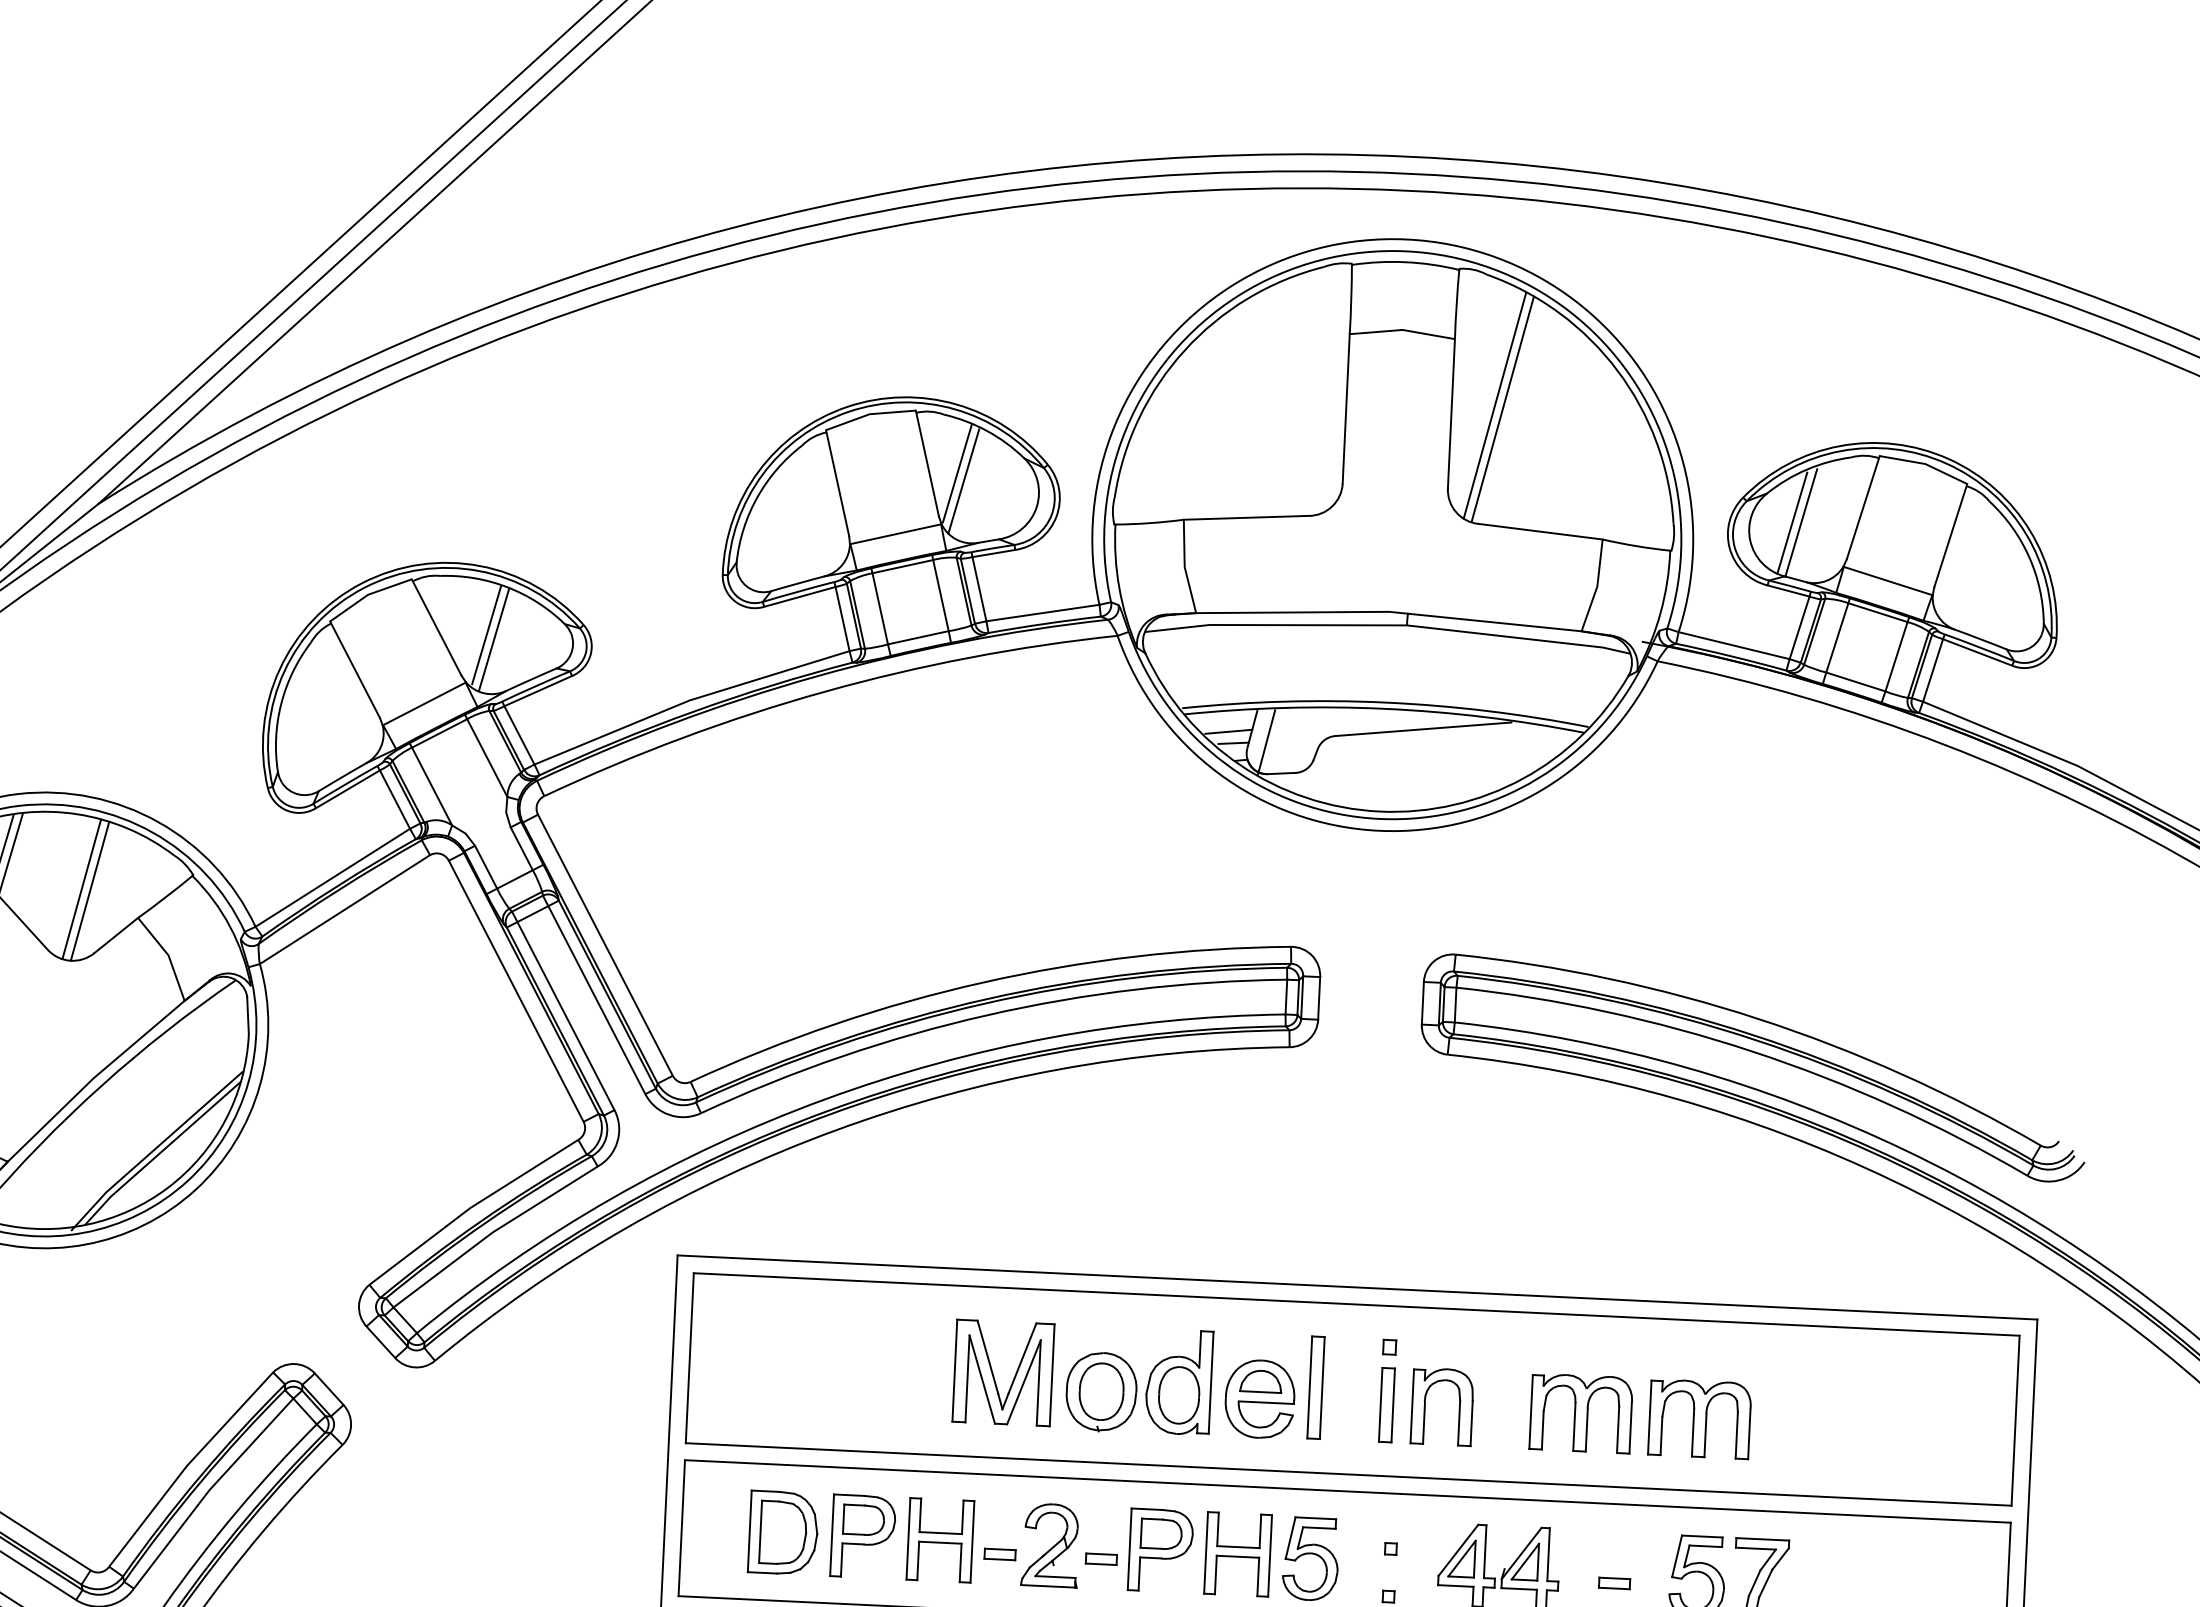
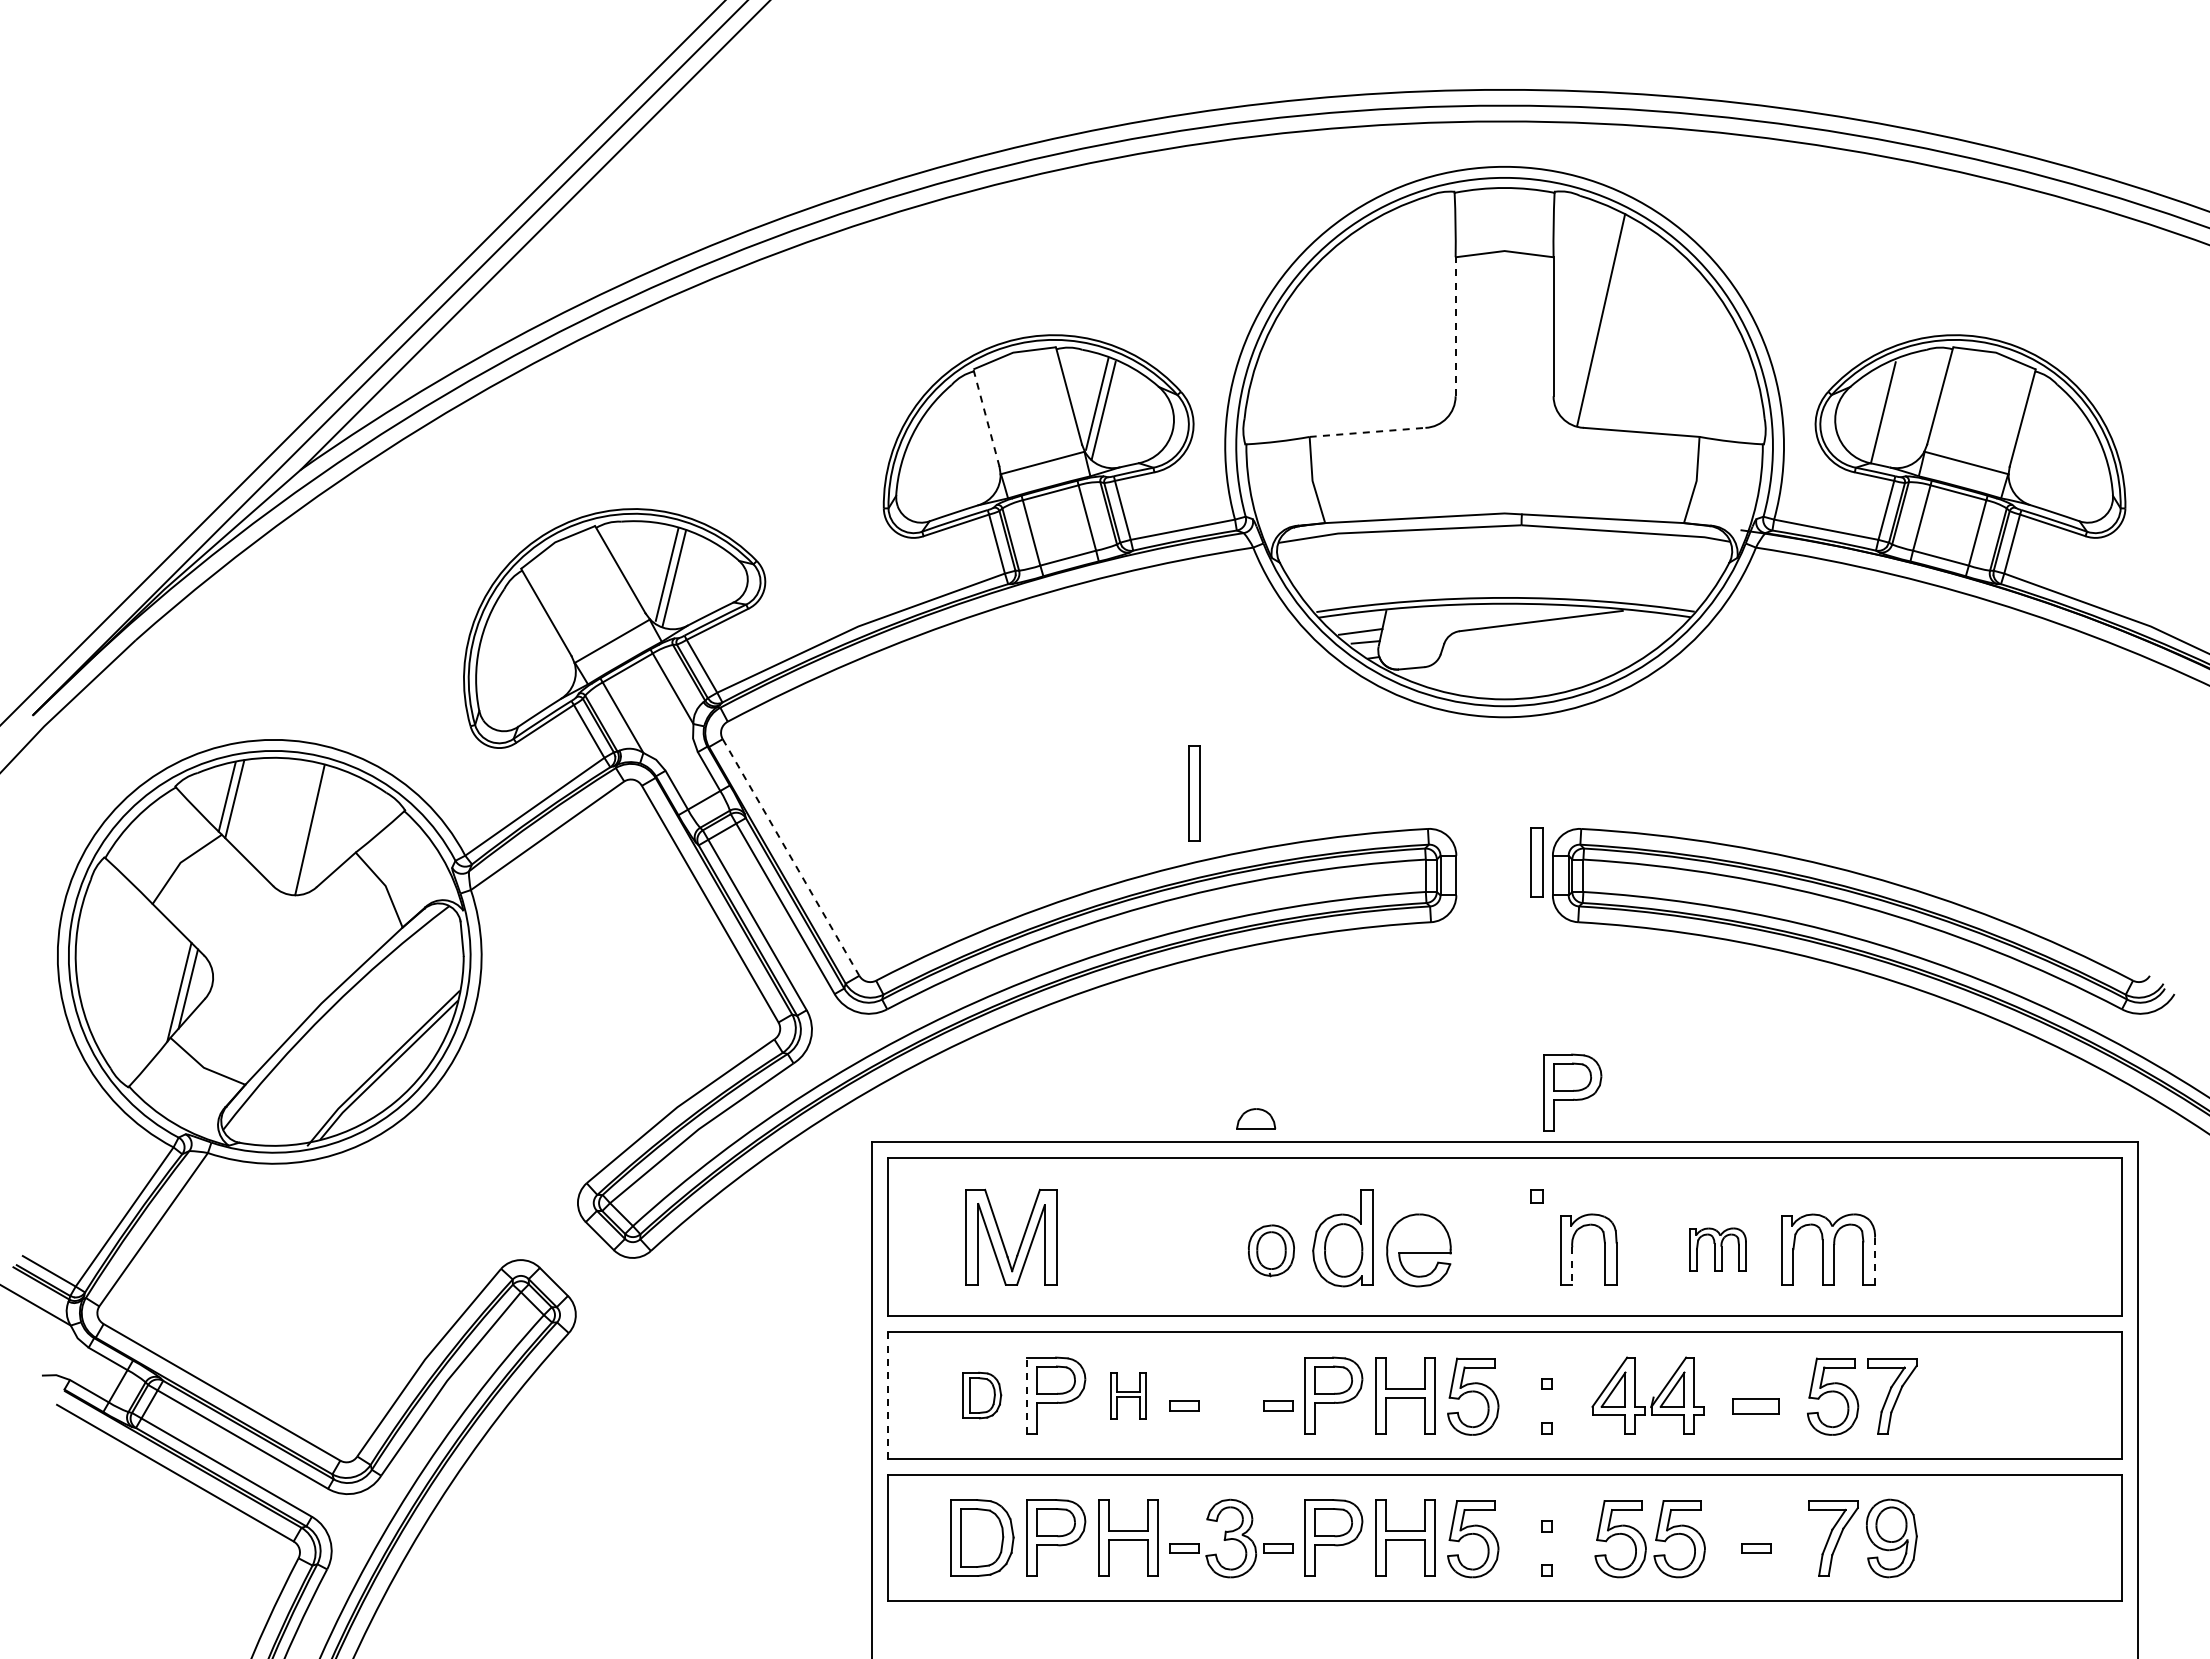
line: (1494, 405) -> (1593, 317), removed
line: (1346, 408) -> (1455, 326), solid -> dashed
line: (837, 482) -> (986, 417), solid -> dashed
line: (1247, 517) -> (1368, 432), solid -> dashed
line: (1791, 523) -> (1874, 413), removed
line: (1265, 741) -> (1395, 639), removed
line: (82, 888) -> (302, 827), removed
line: (605, 945) -> (791, 857), solid -> dashed
part: (1432, 1237) -> (1572, 1092), added
part: (993, 1373) -> (1002, 1238), moved
part: (1261, 1381) -> (1256, 1118), moved
part: (1316, 1387) -> (1194, 793), moved
part: (1101, 1391) -> (1271, 1250), size x0.7
part: (1386, 1405) -> (1536, 862), moved
part: (1580, 1413) -> (1717, 1249), size x0.6
line: (1424, 1424) -> (1572, 1266), solid -> dashed
line: (1748, 1434) -> (1874, 1261), solid -> dashed
line: (681, 1529) -> (887, 1396), solid -> dashed
part: (783, 1532) -> (982, 1395), size x0.6
line: (832, 1535) -> (1027, 1395), solid -> dashed
part: (940, 1540) -> (1128, 1395), size x0.6
part: (1050, 1545) -> (1230, 1395), removed
part: (1614, 1582) -> (1756, 1405), size x1.6

